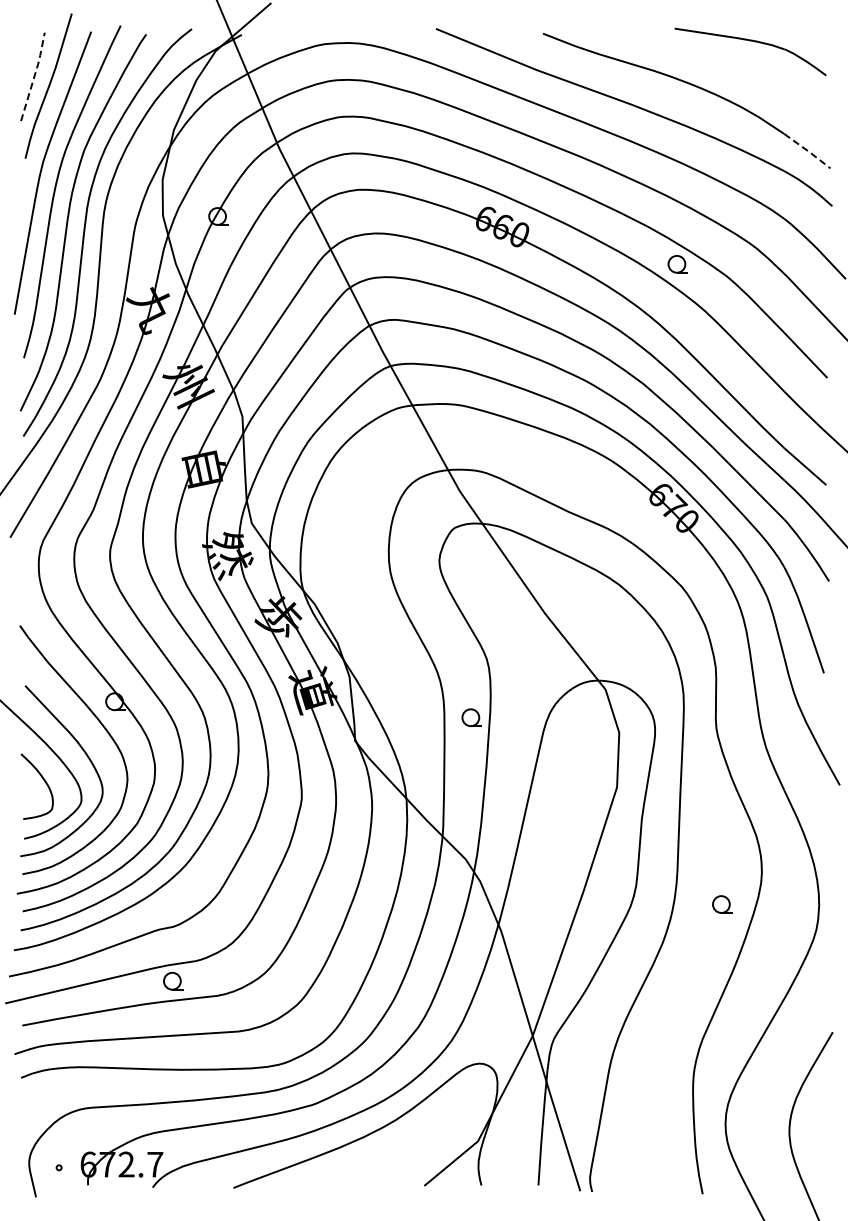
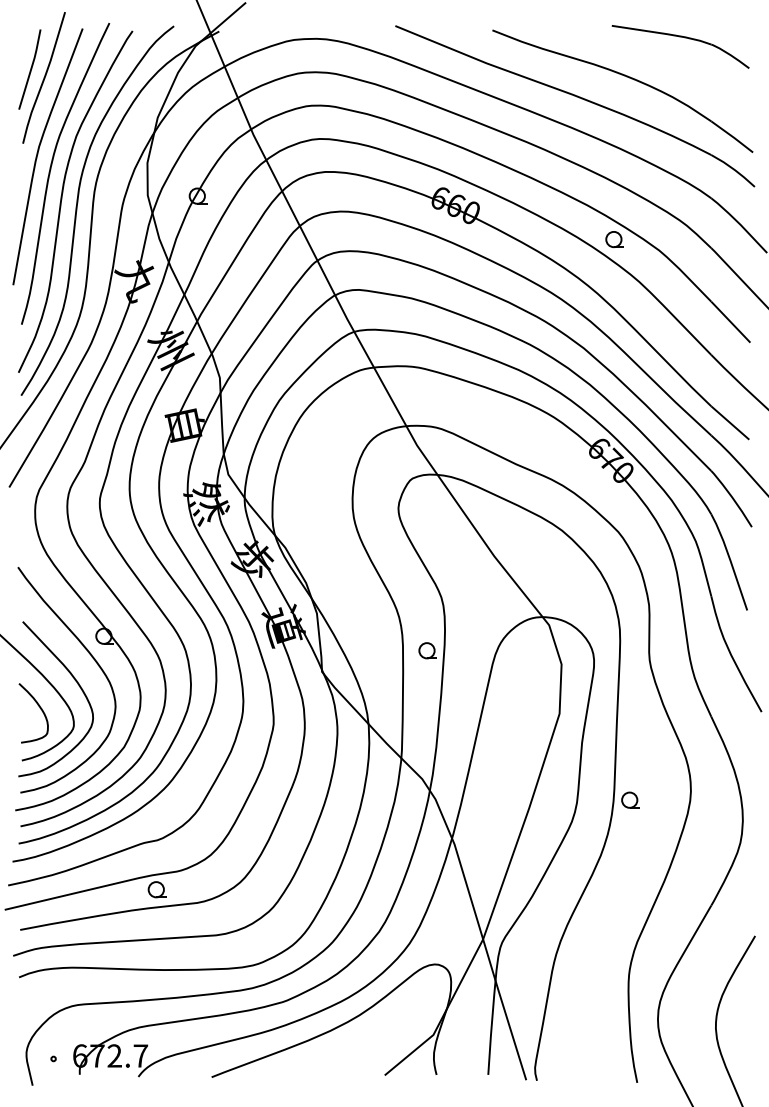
line: (34, 75) -> (31, 68), dashed -> solid
line: (808, 151) -> (733, 137), dashed -> solid
part: (722, 904) -> (630, 800), moved

